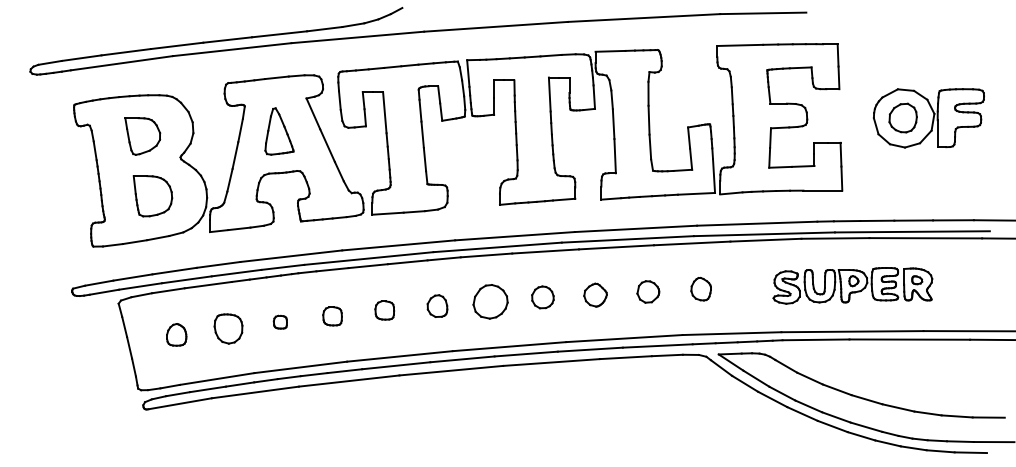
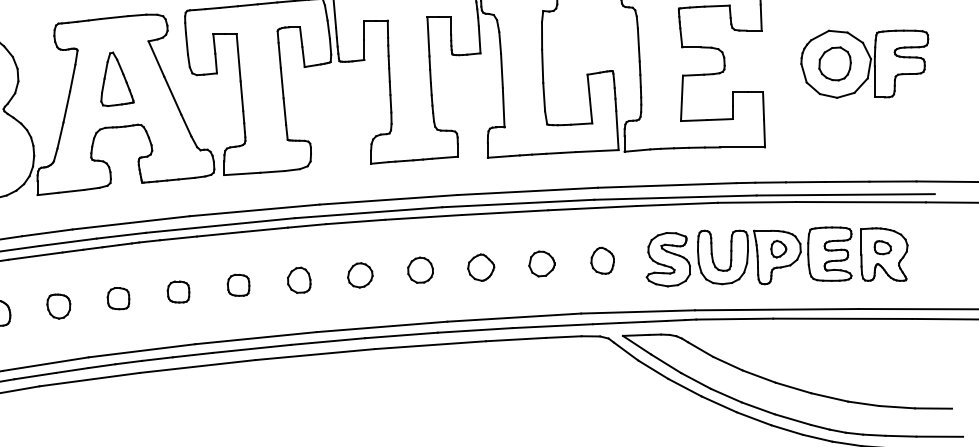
part: (852, 285) -> (776, 256), size x1.43
part: (490, 301) -> (360, 274), size x0.62
part: (280, 322) -> (118, 299), size x1.43
part: (228, 328) -> (58, 306), size x0.71

